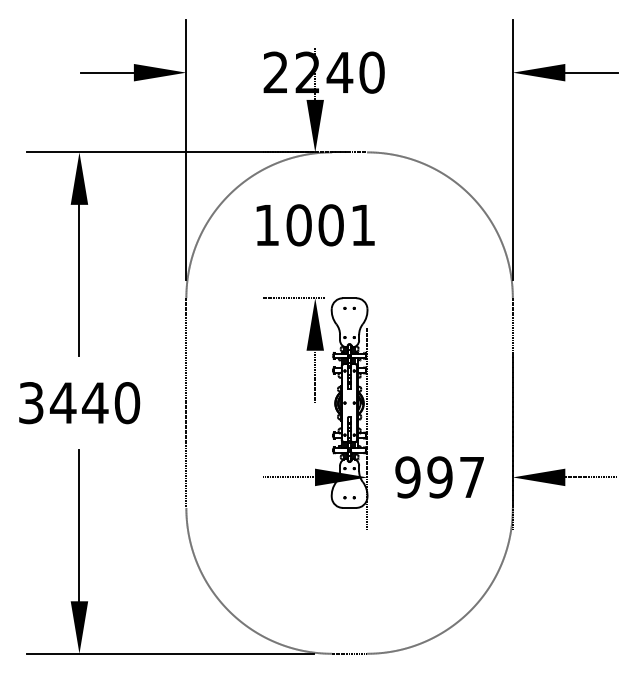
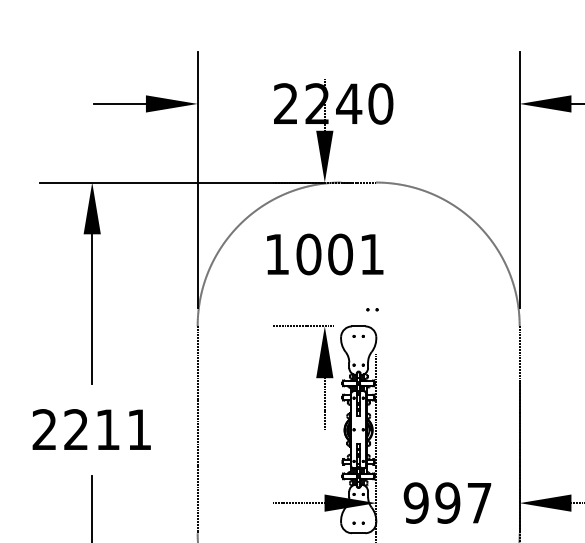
part: (363, 280) -> (372, 308), added
text: (79, 403) -> (92, 430), 3440 -> 2211

